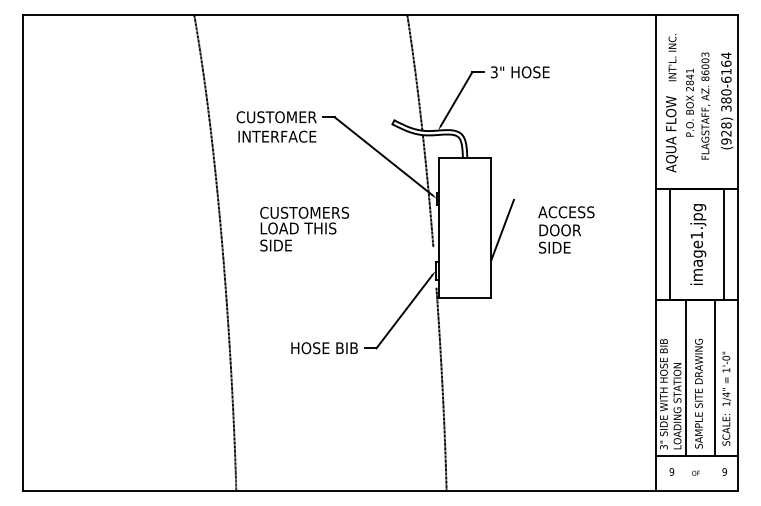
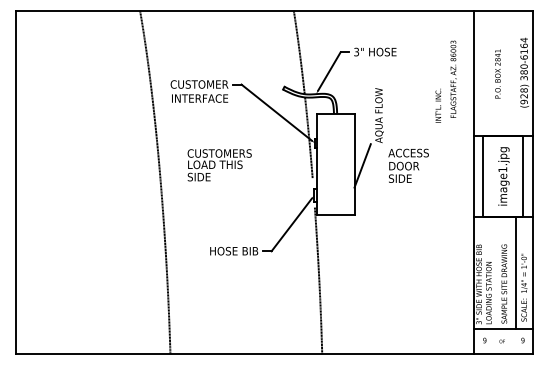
text: (672, 57) -> (438, 105), moved
text: (705, 105) -> (453, 78), moved
text: (672, 134) -> (379, 115), moved
line: (685, 377) -> (494, 272), removed

